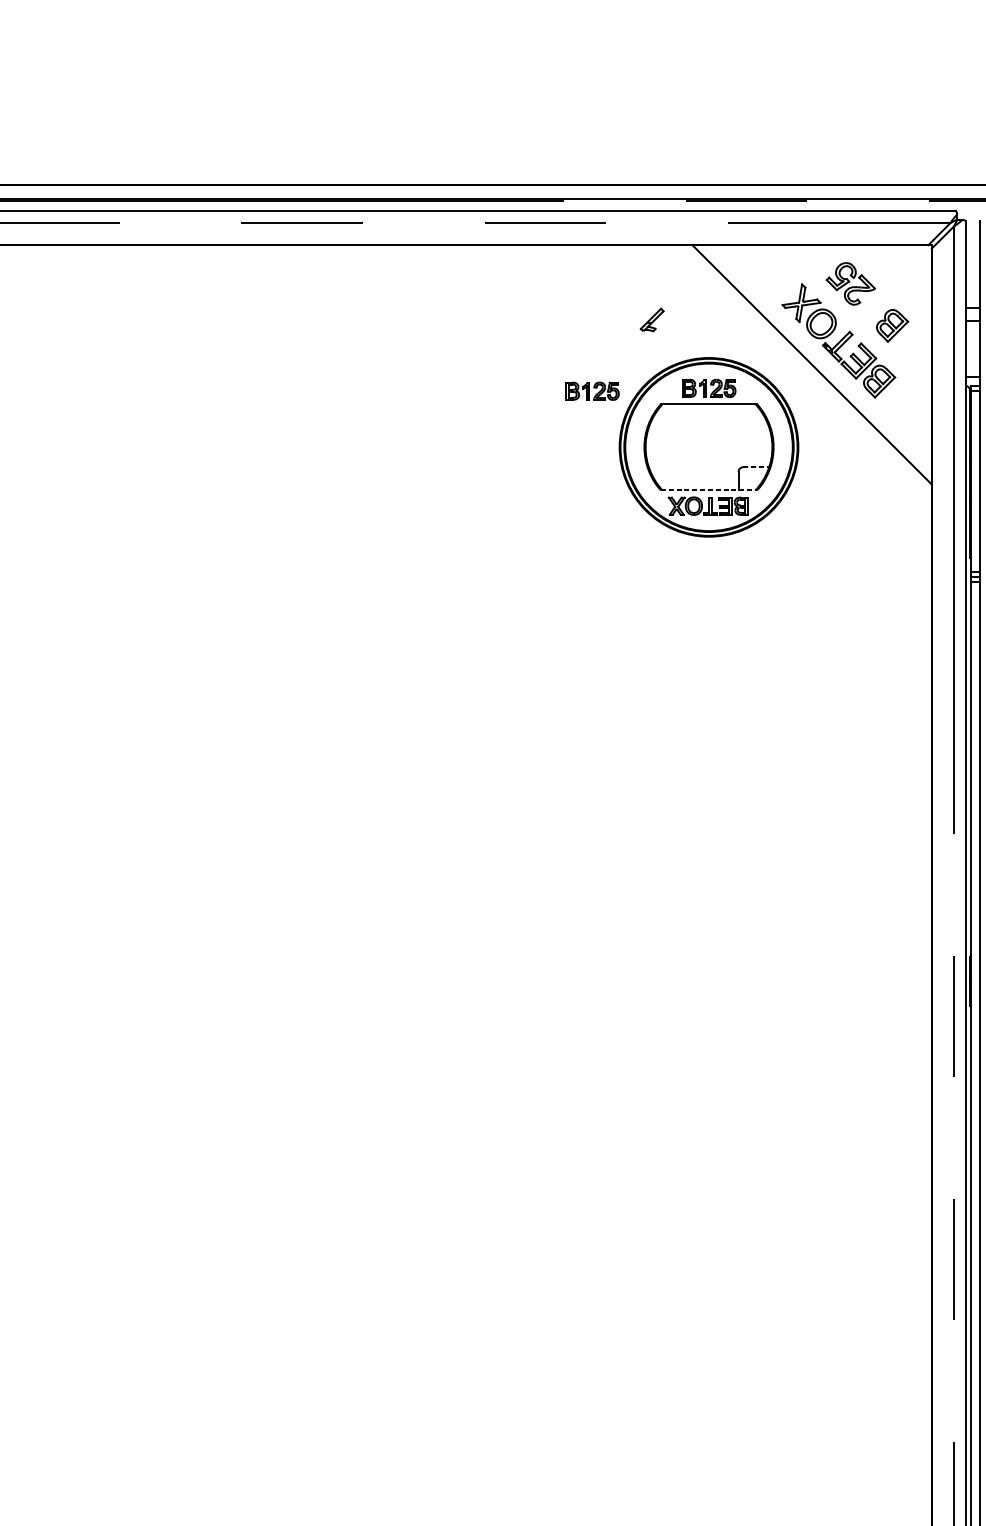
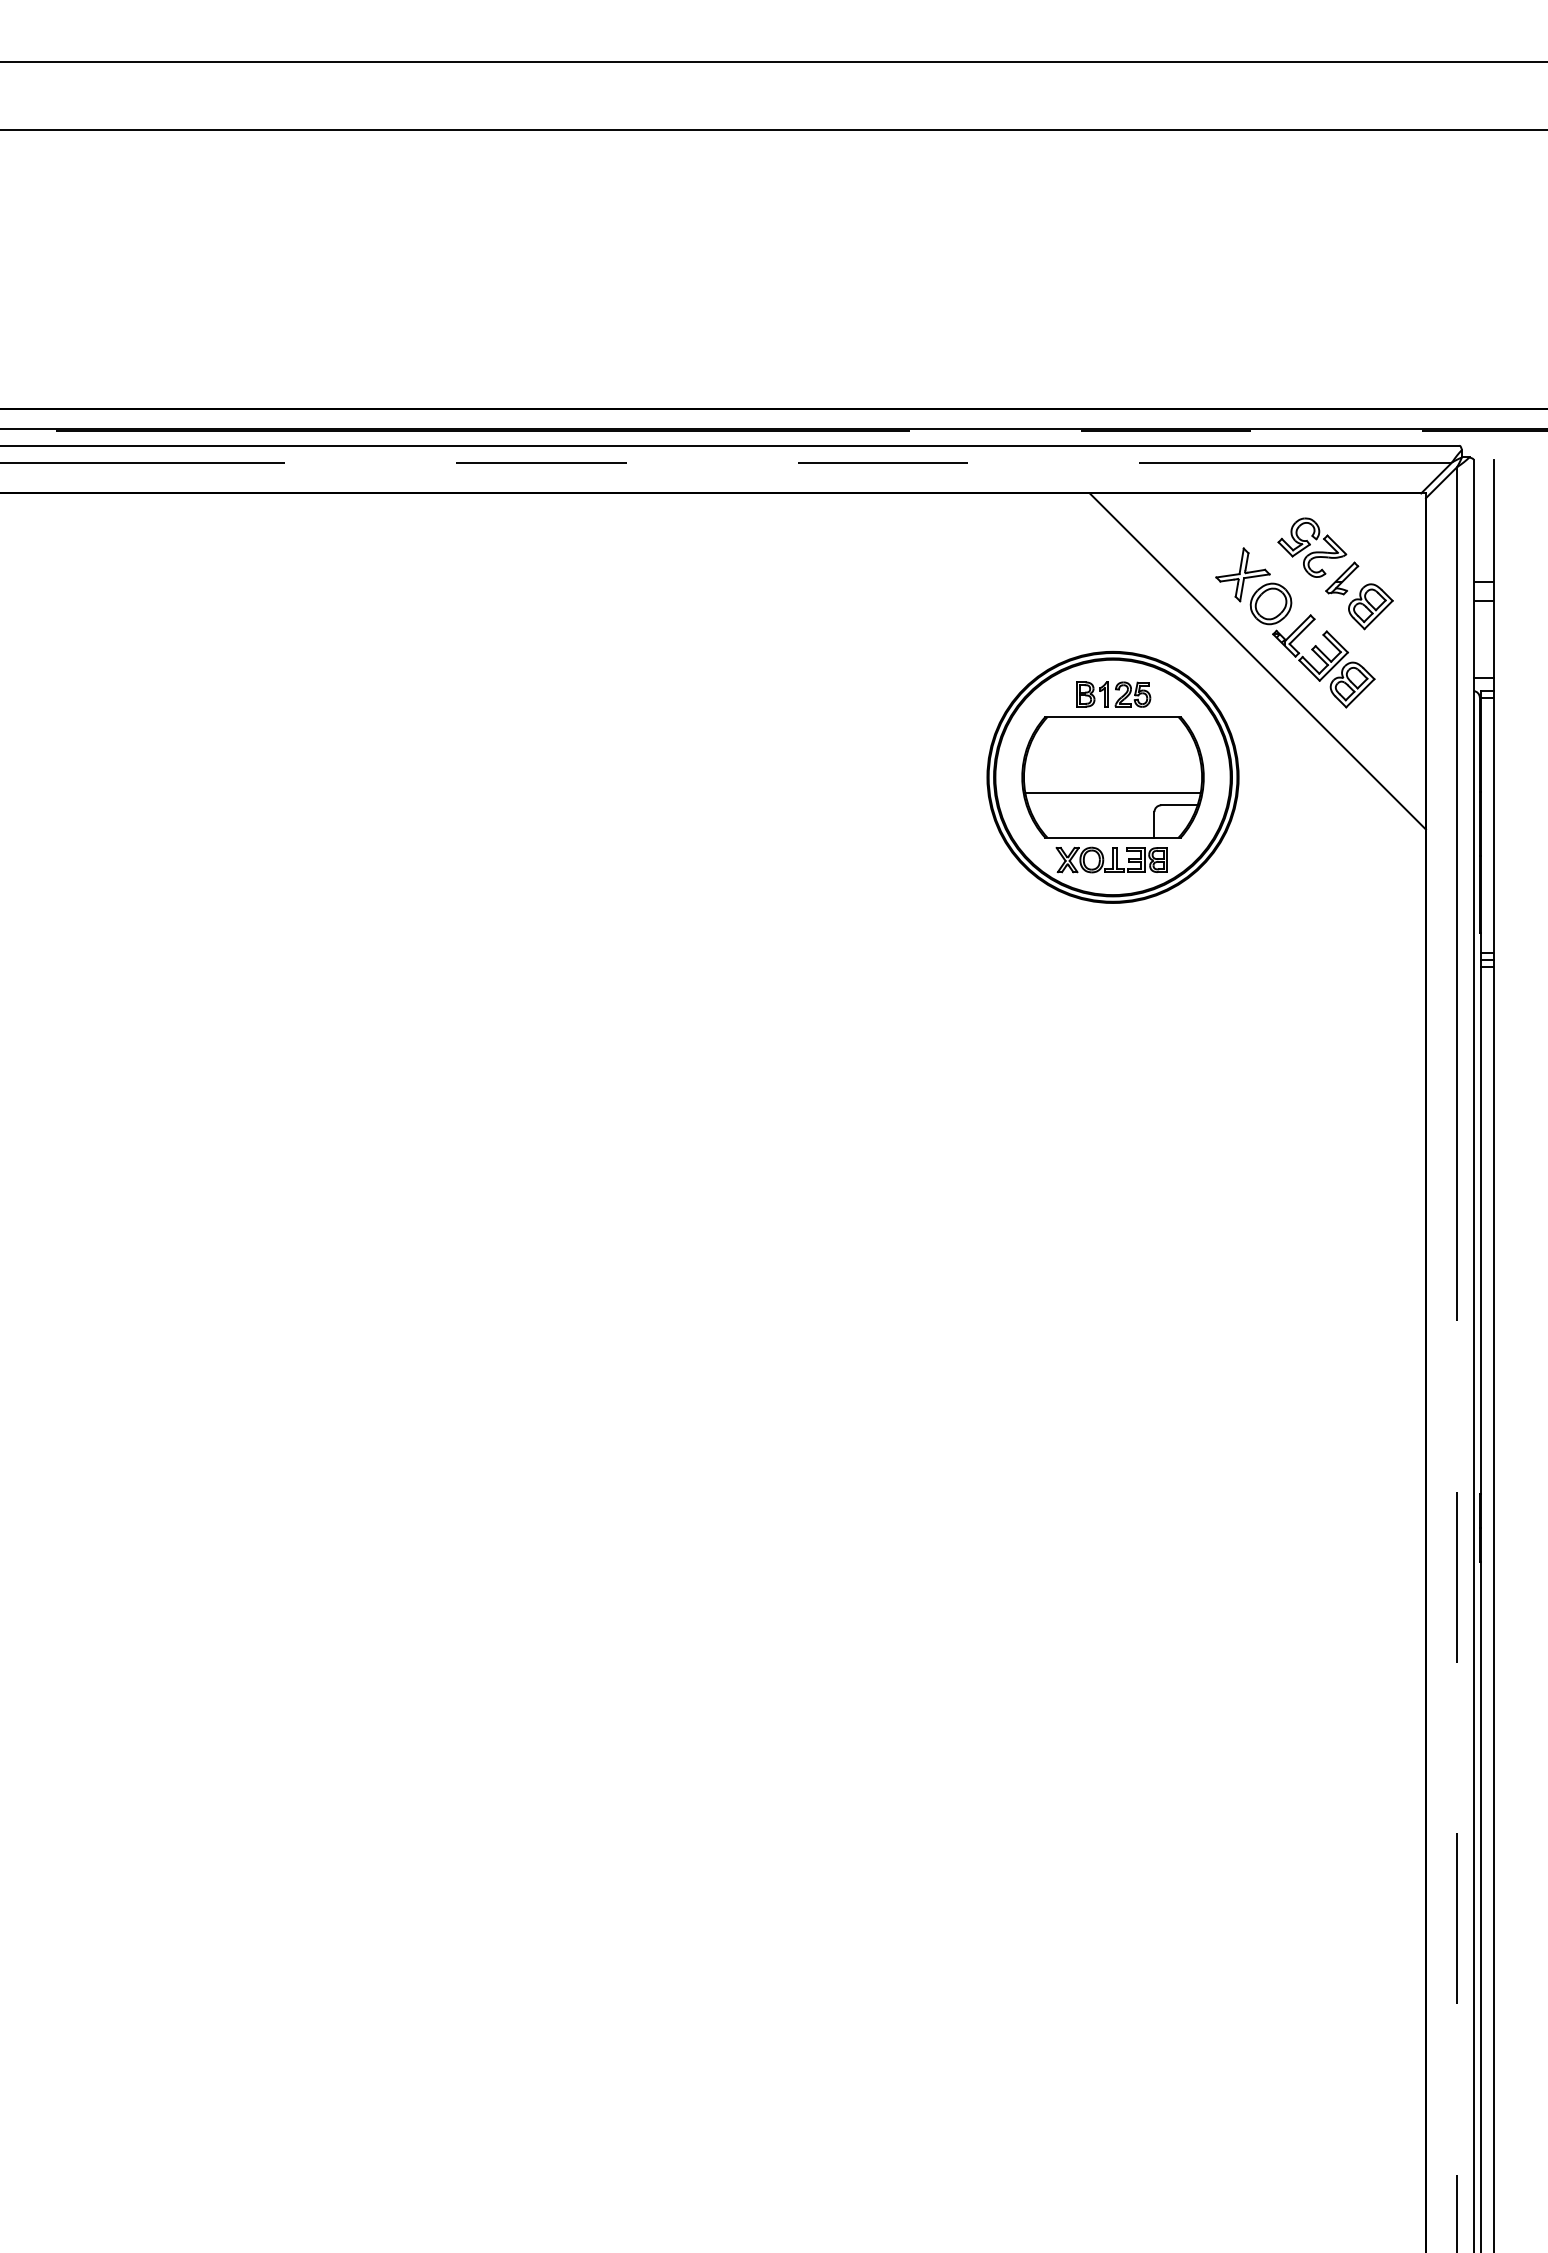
part: (652, 320) -> (1342, 578), moved
part: (592, 391) -> (949, 698), removed
line: (708, 458) -> (1112, 792), added
line: (756, 467) -> (1179, 805), dashed -> solid
line: (709, 490) -> (1113, 837), dashed -> solid

